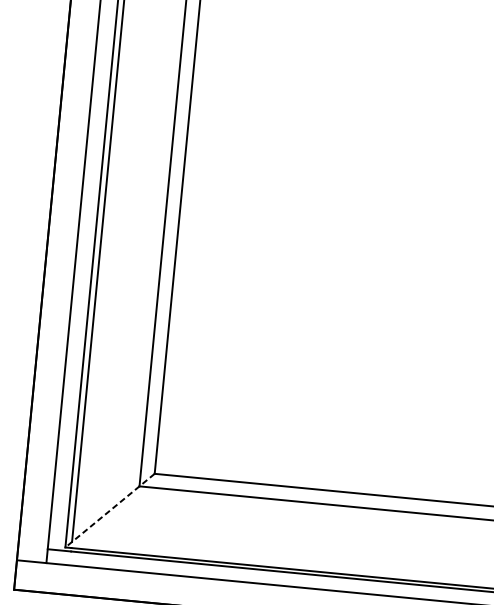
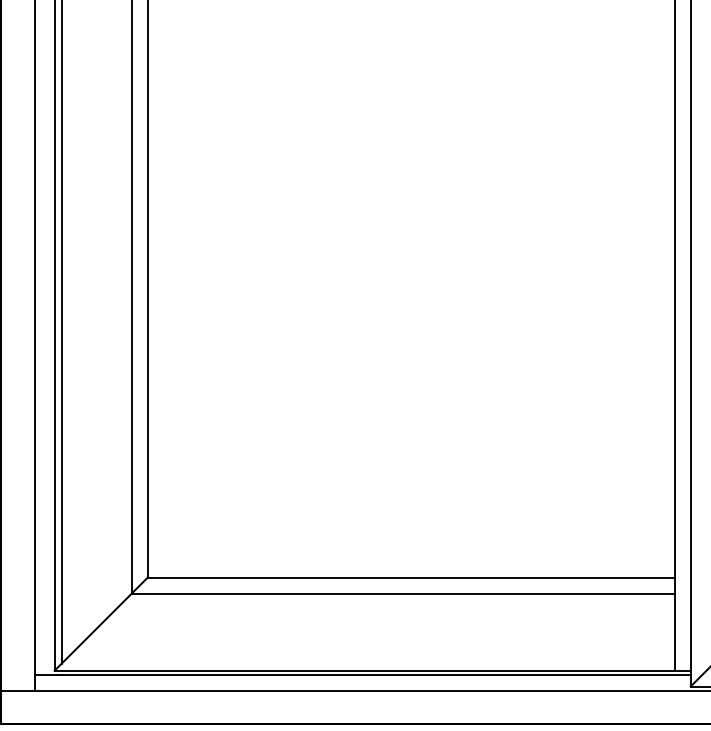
line: (110, 510) -> (101, 624), dashed -> solid

